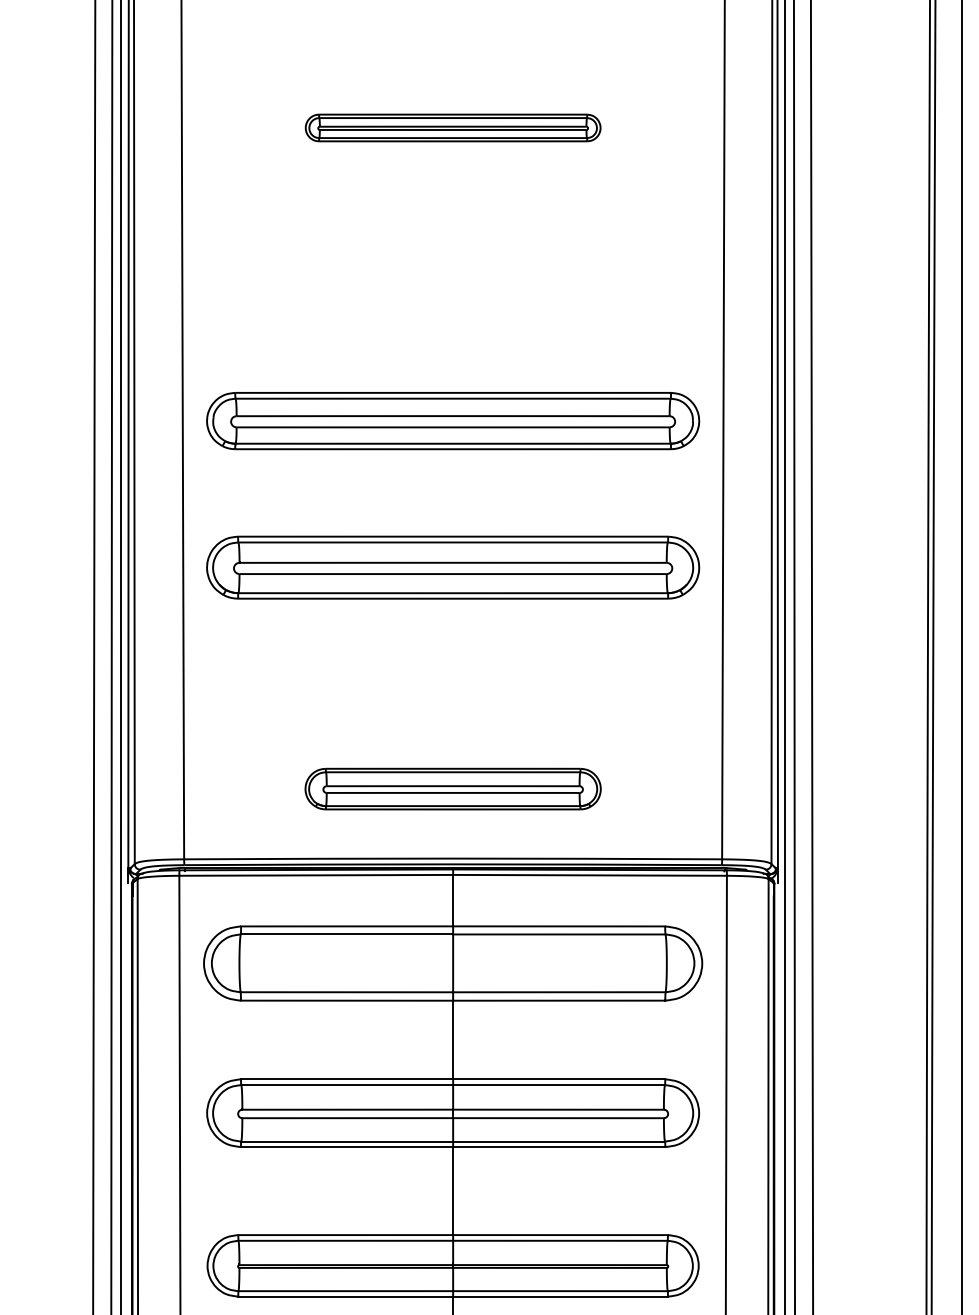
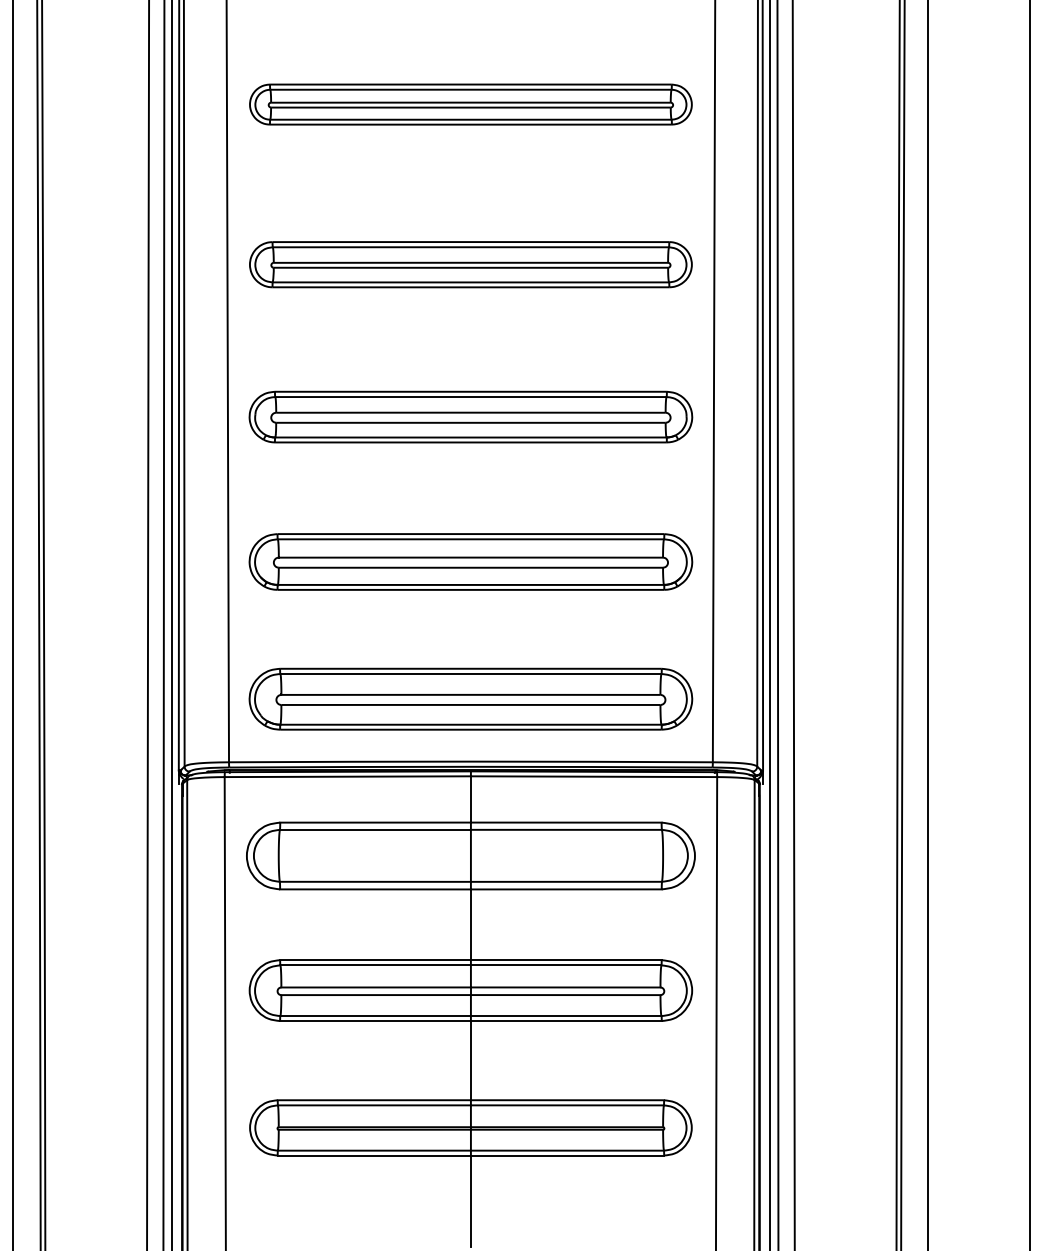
part: (452, 127) -> (470, 104), size x1.67
part: (452, 305) -> (470, 264), added
part: (452, 420) -> (470, 416), moved
part: (452, 567) -> (470, 561), moved
part: (452, 788) -> (470, 698), size x1.67

